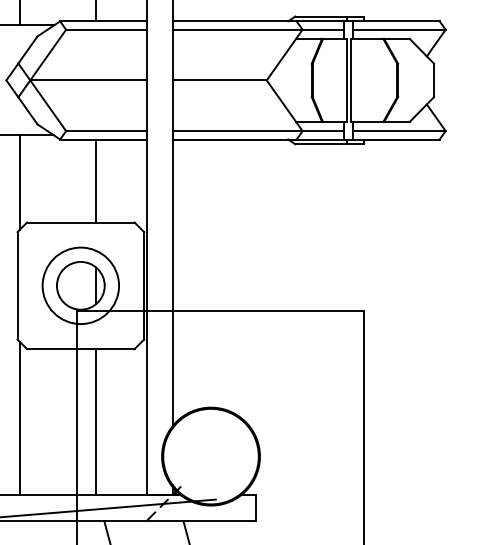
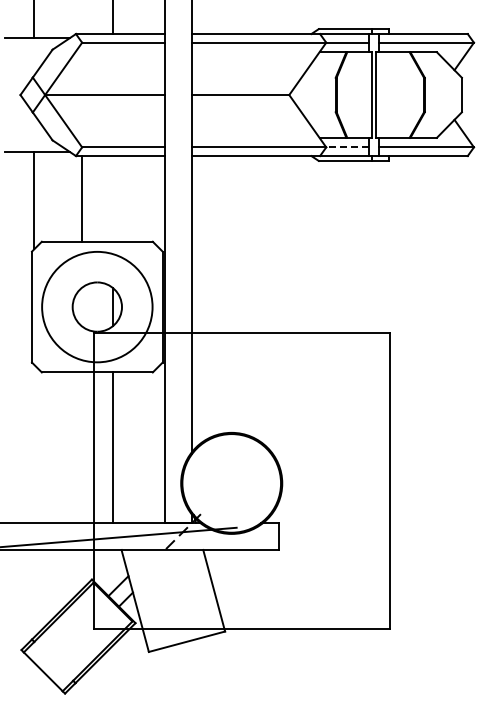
line: (322, 131) -> (346, 147), solid -> dashed
line: (96, 180) -> (82, 198), moved
circle: (80, 285) -> (96, 306), size x1.4
line: (19, 417) -> (34, 443), removed

